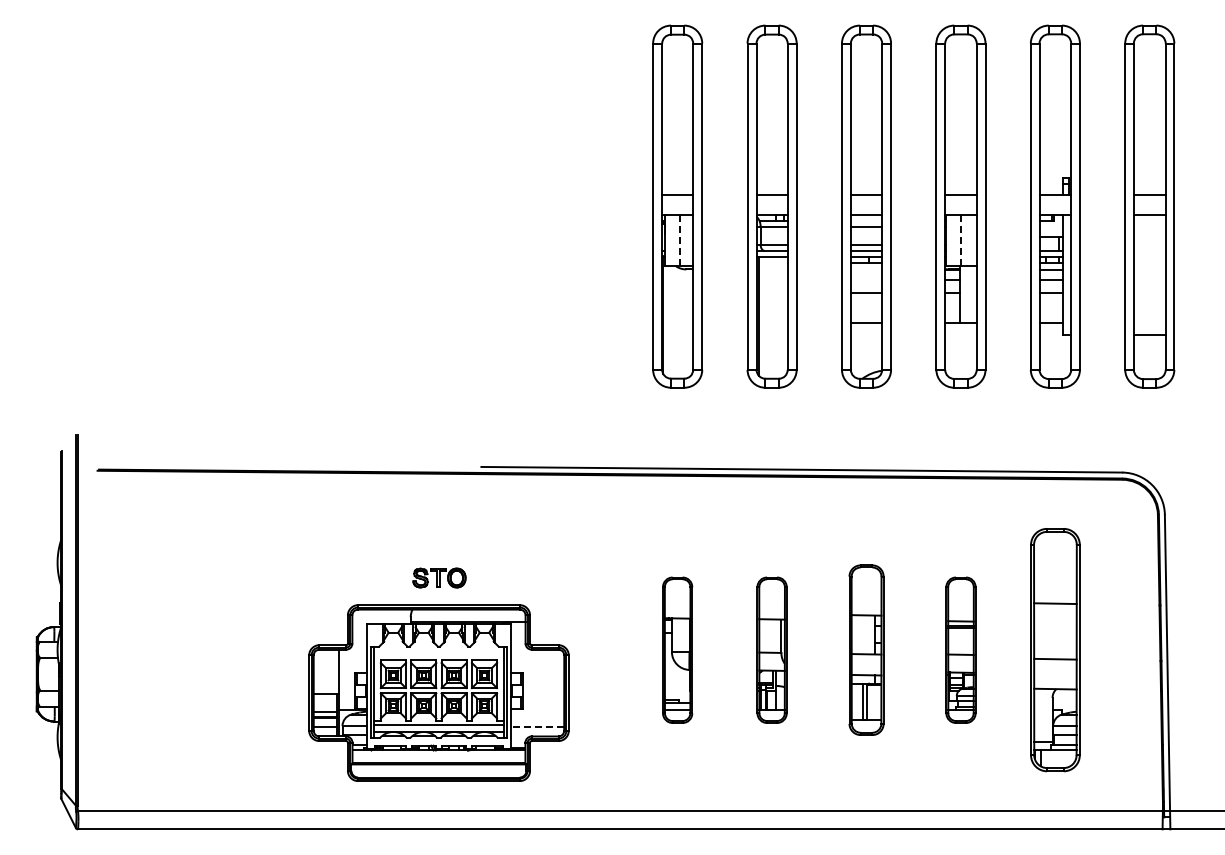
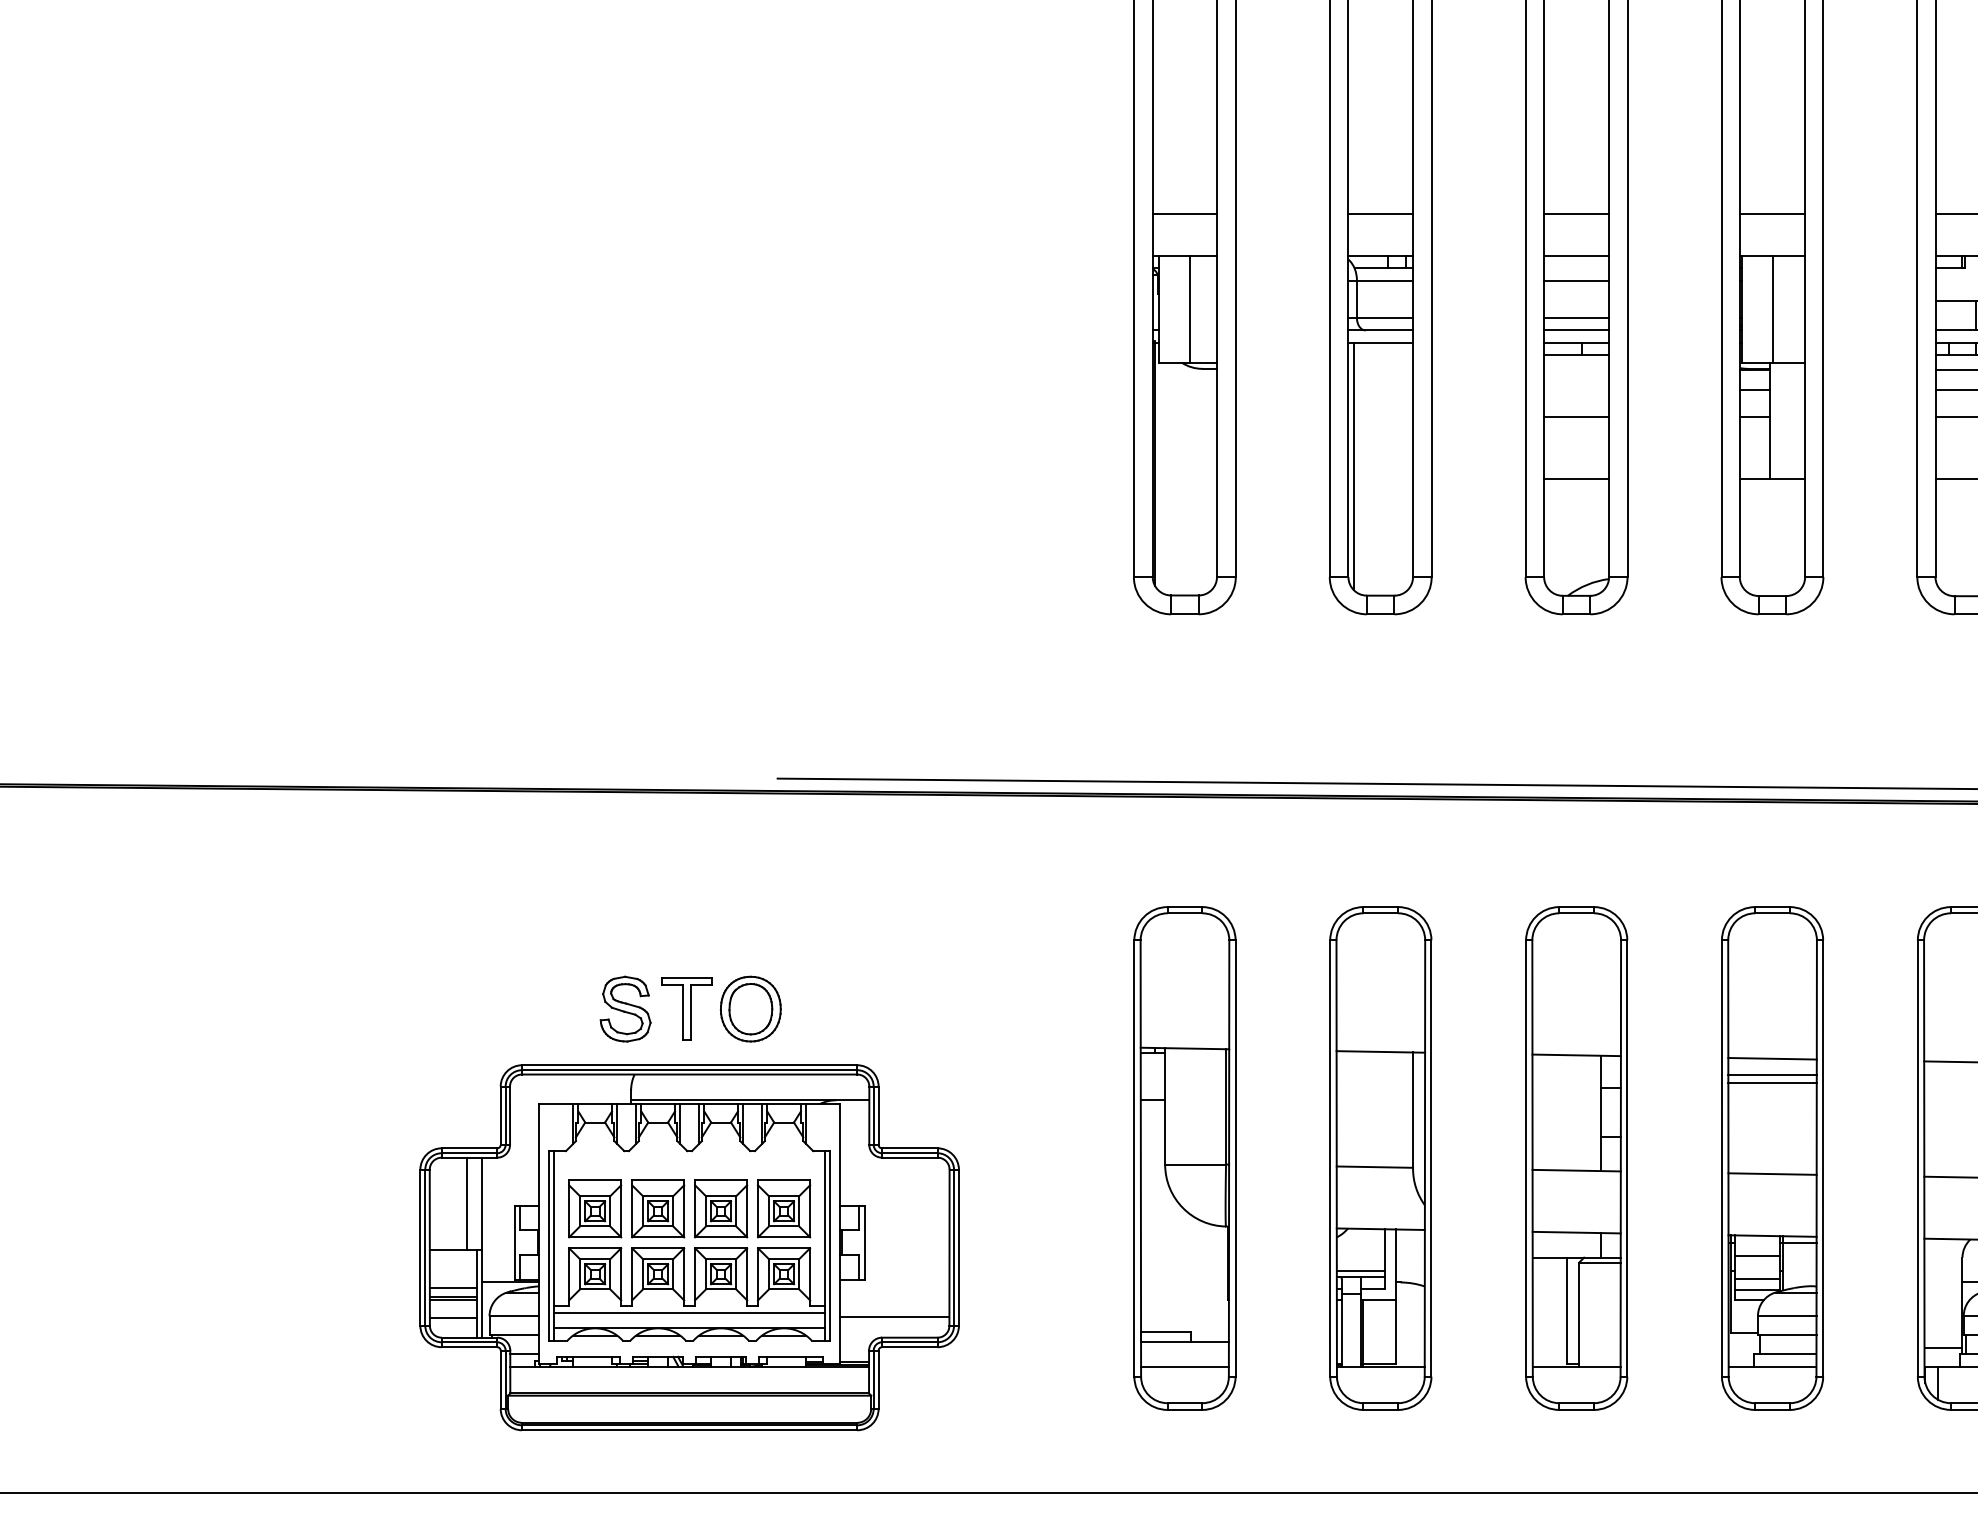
line: (680, 240) -> (1190, 308), dashed -> solid
line: (961, 240) -> (1773, 308), dashed -> solid
part: (439, 577) -> (690, 1007), size x1.67
part: (677, 650) -> (1184, 1159), size x1.67
part: (771, 650) -> (1379, 1159), size x1.67
part: (866, 650) -> (1576, 1159), size x1.43
part: (960, 650) -> (1771, 1159), size x1.67
line: (331, 671) -> (466, 1202), added
line: (537, 726) -> (894, 1317), dashed -> solid

